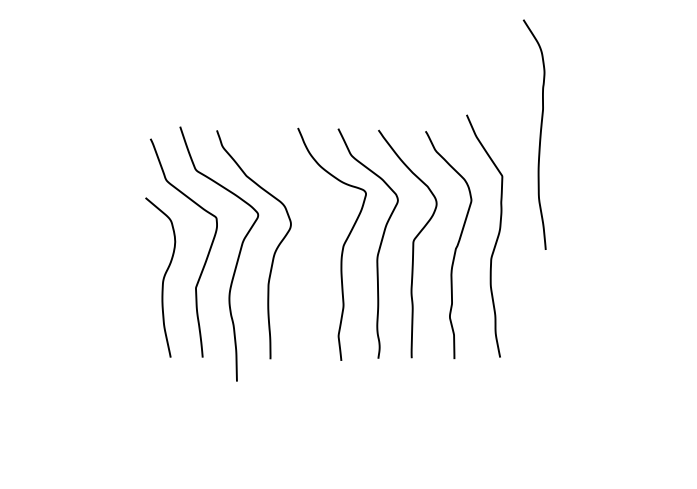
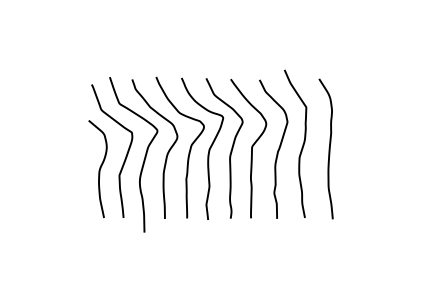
curve: (538, 133) -> (328, 148), moved
curve: (310, 243) -> (189, 148), added

